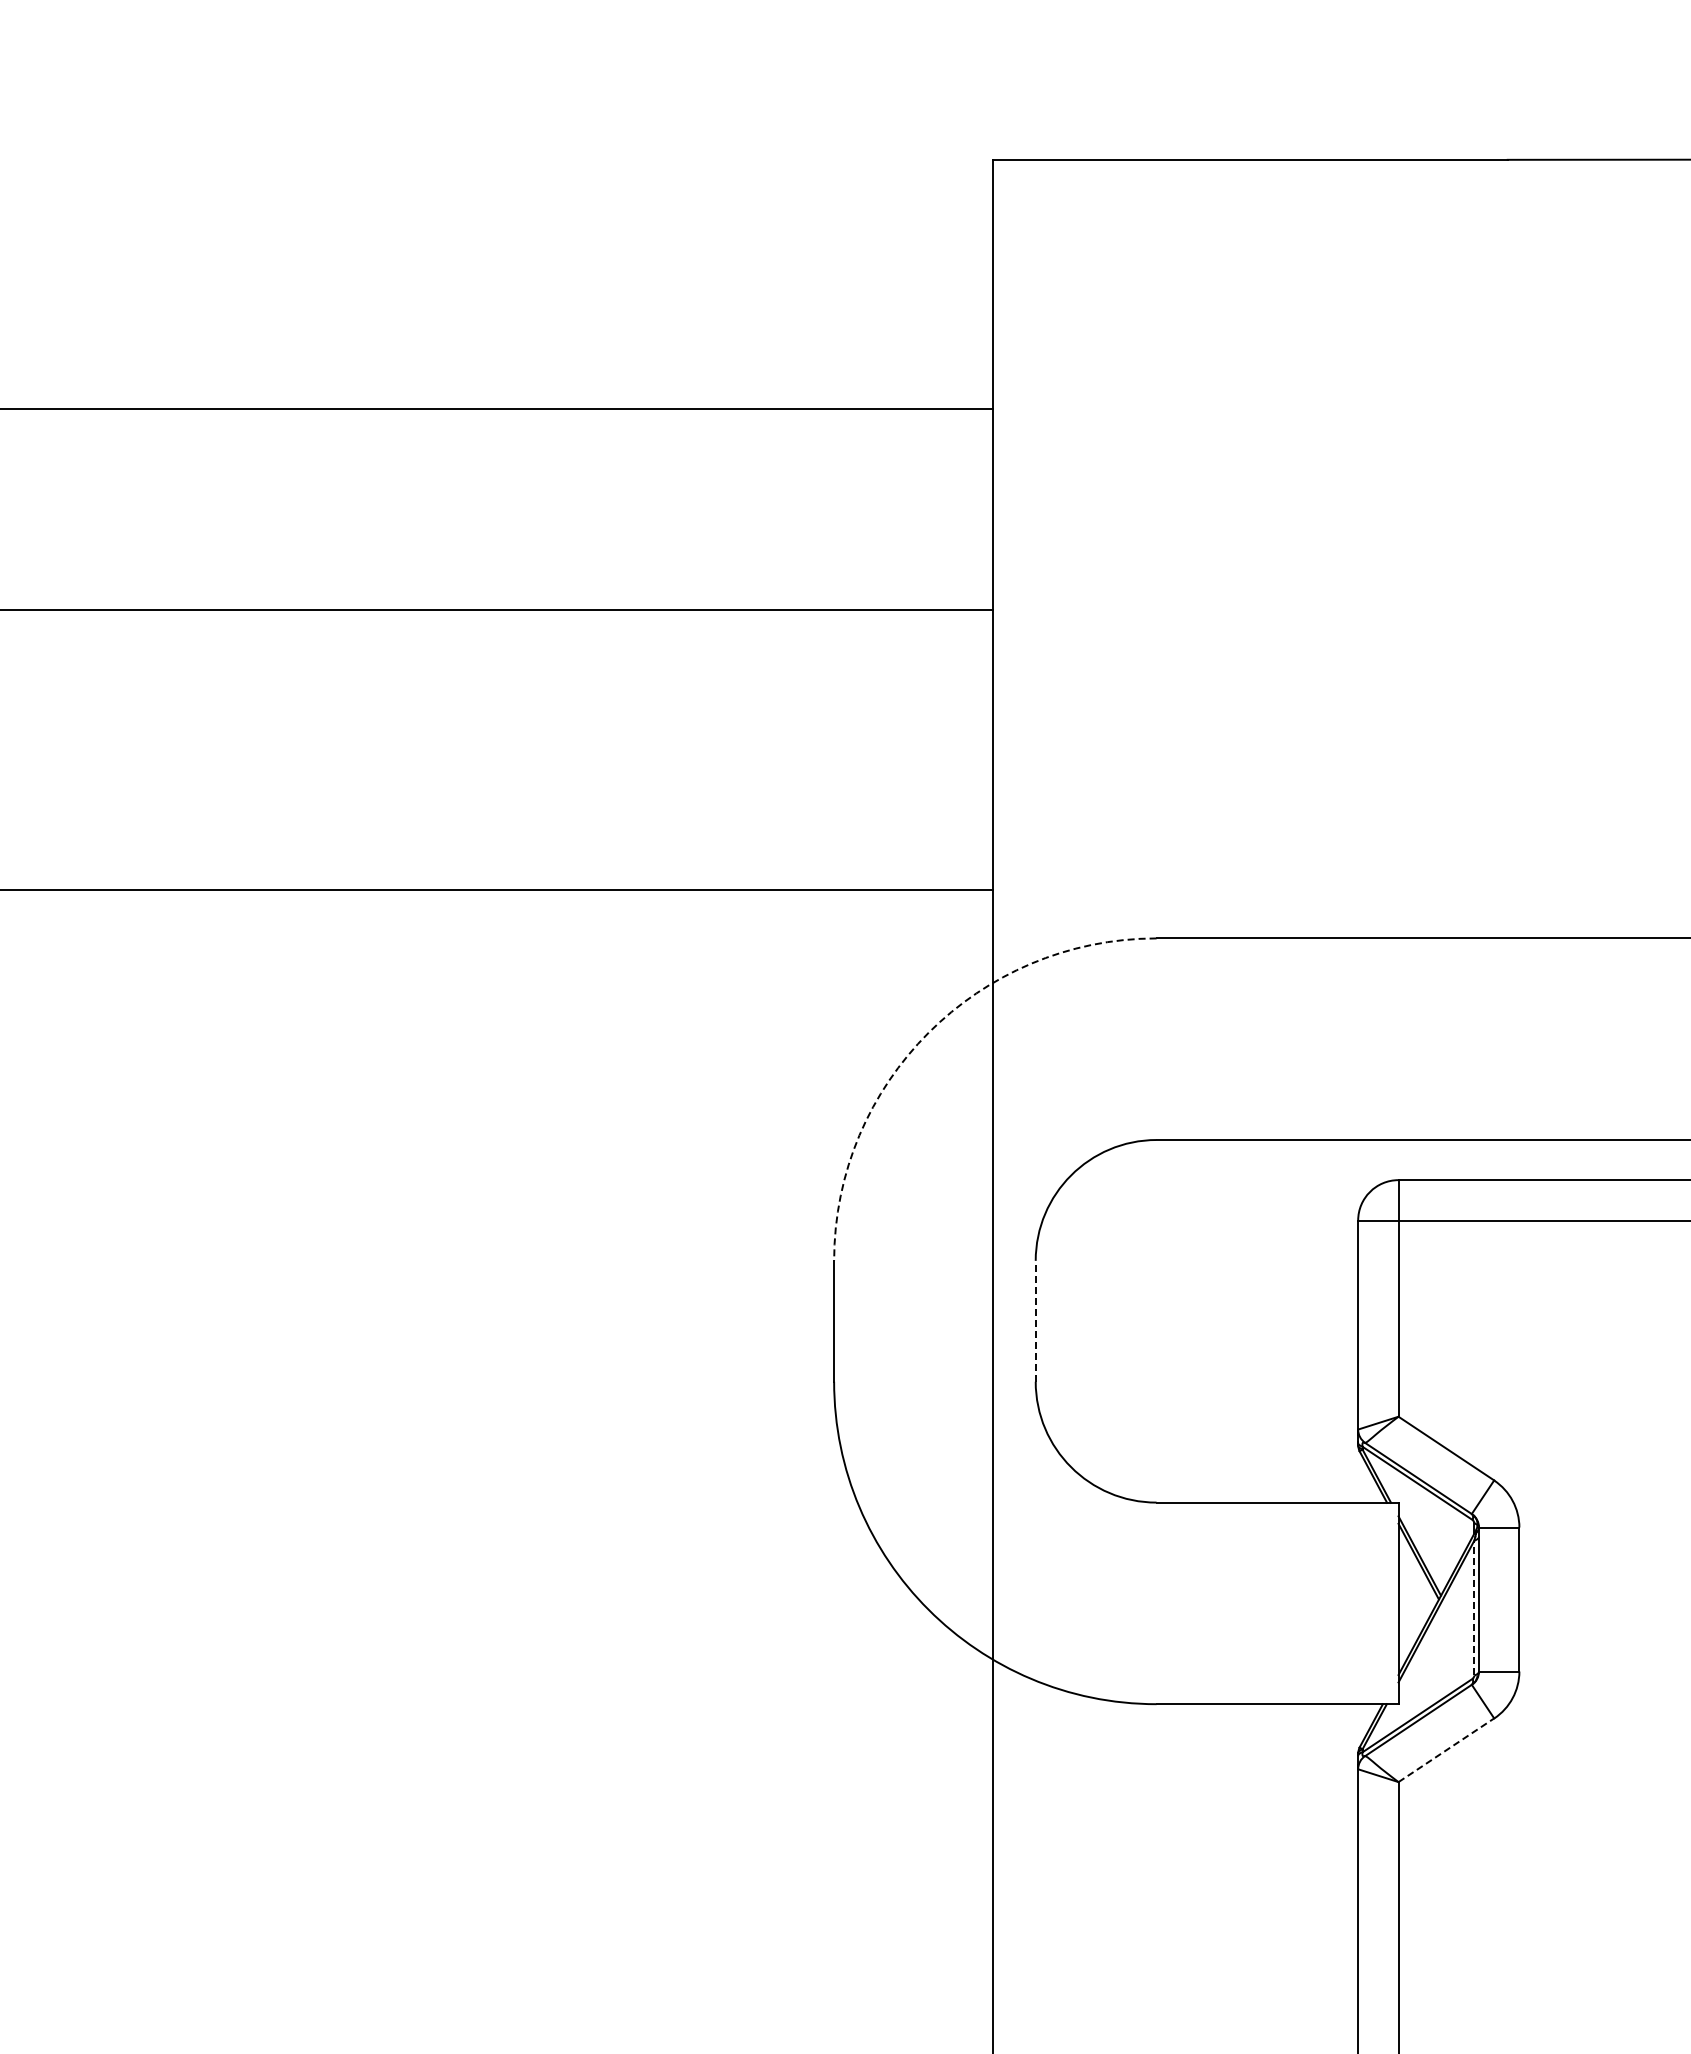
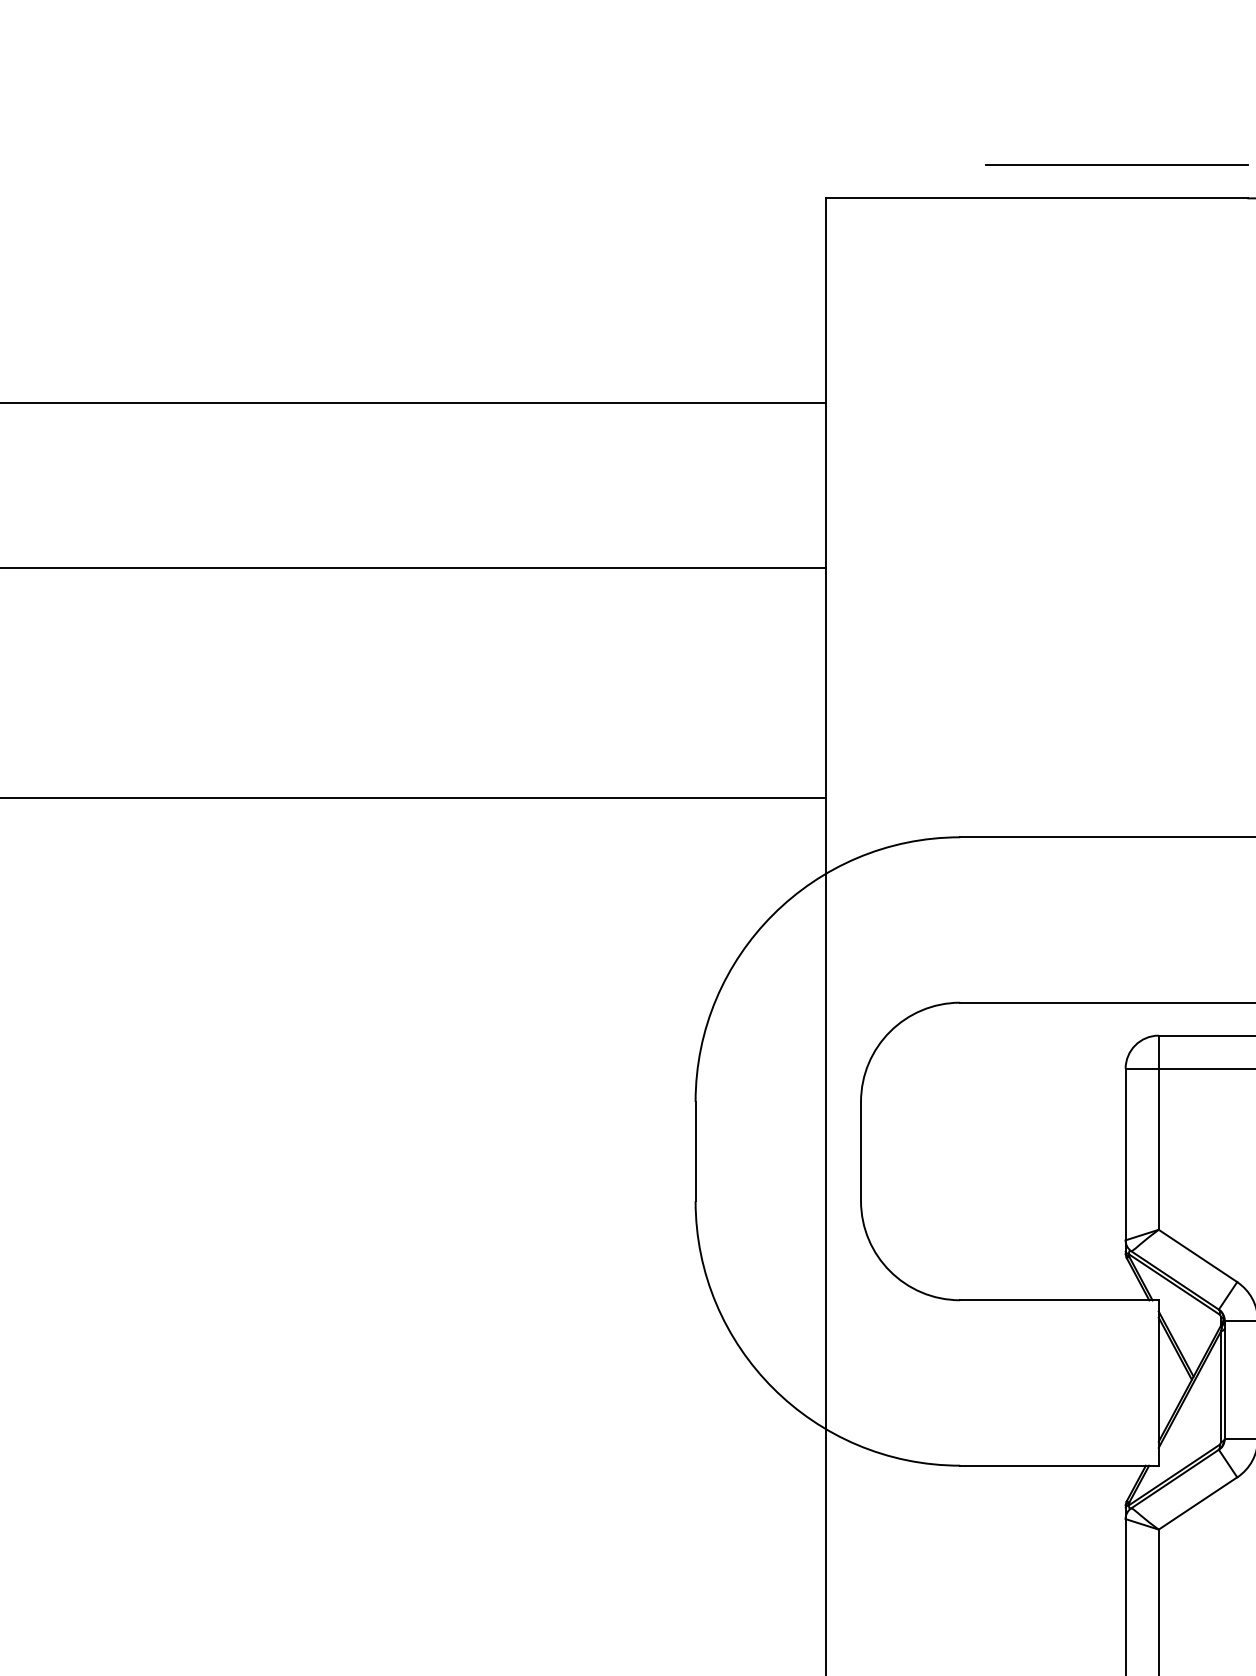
line: (1347, 119) -> (1116, 165), added
arc: (928, 1032) -> (773, 914), dashed -> solid
line: (1035, 1320) -> (860, 1150), dashed -> solid
line: (1474, 1607) -> (1221, 1386), dashed -> solid
line: (1446, 1749) -> (1198, 1502), dashed -> solid

